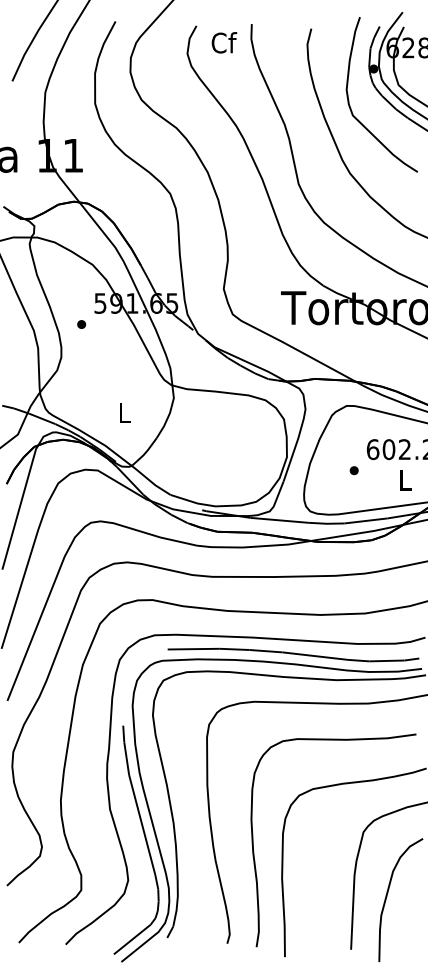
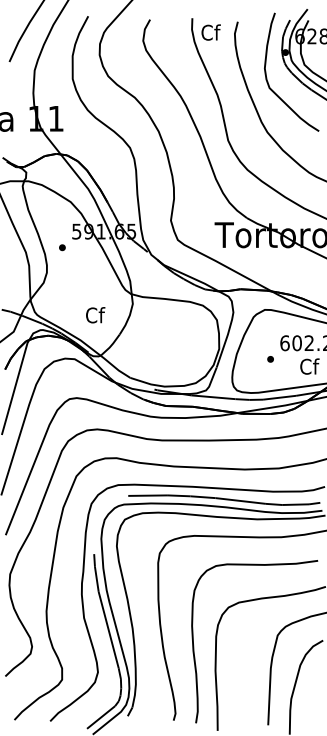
text: (224, 42) -> (211, 32), moved
text: (124, 412) -> (95, 314), L -> Cf
text: (405, 479) -> (309, 366), L -> Cf

